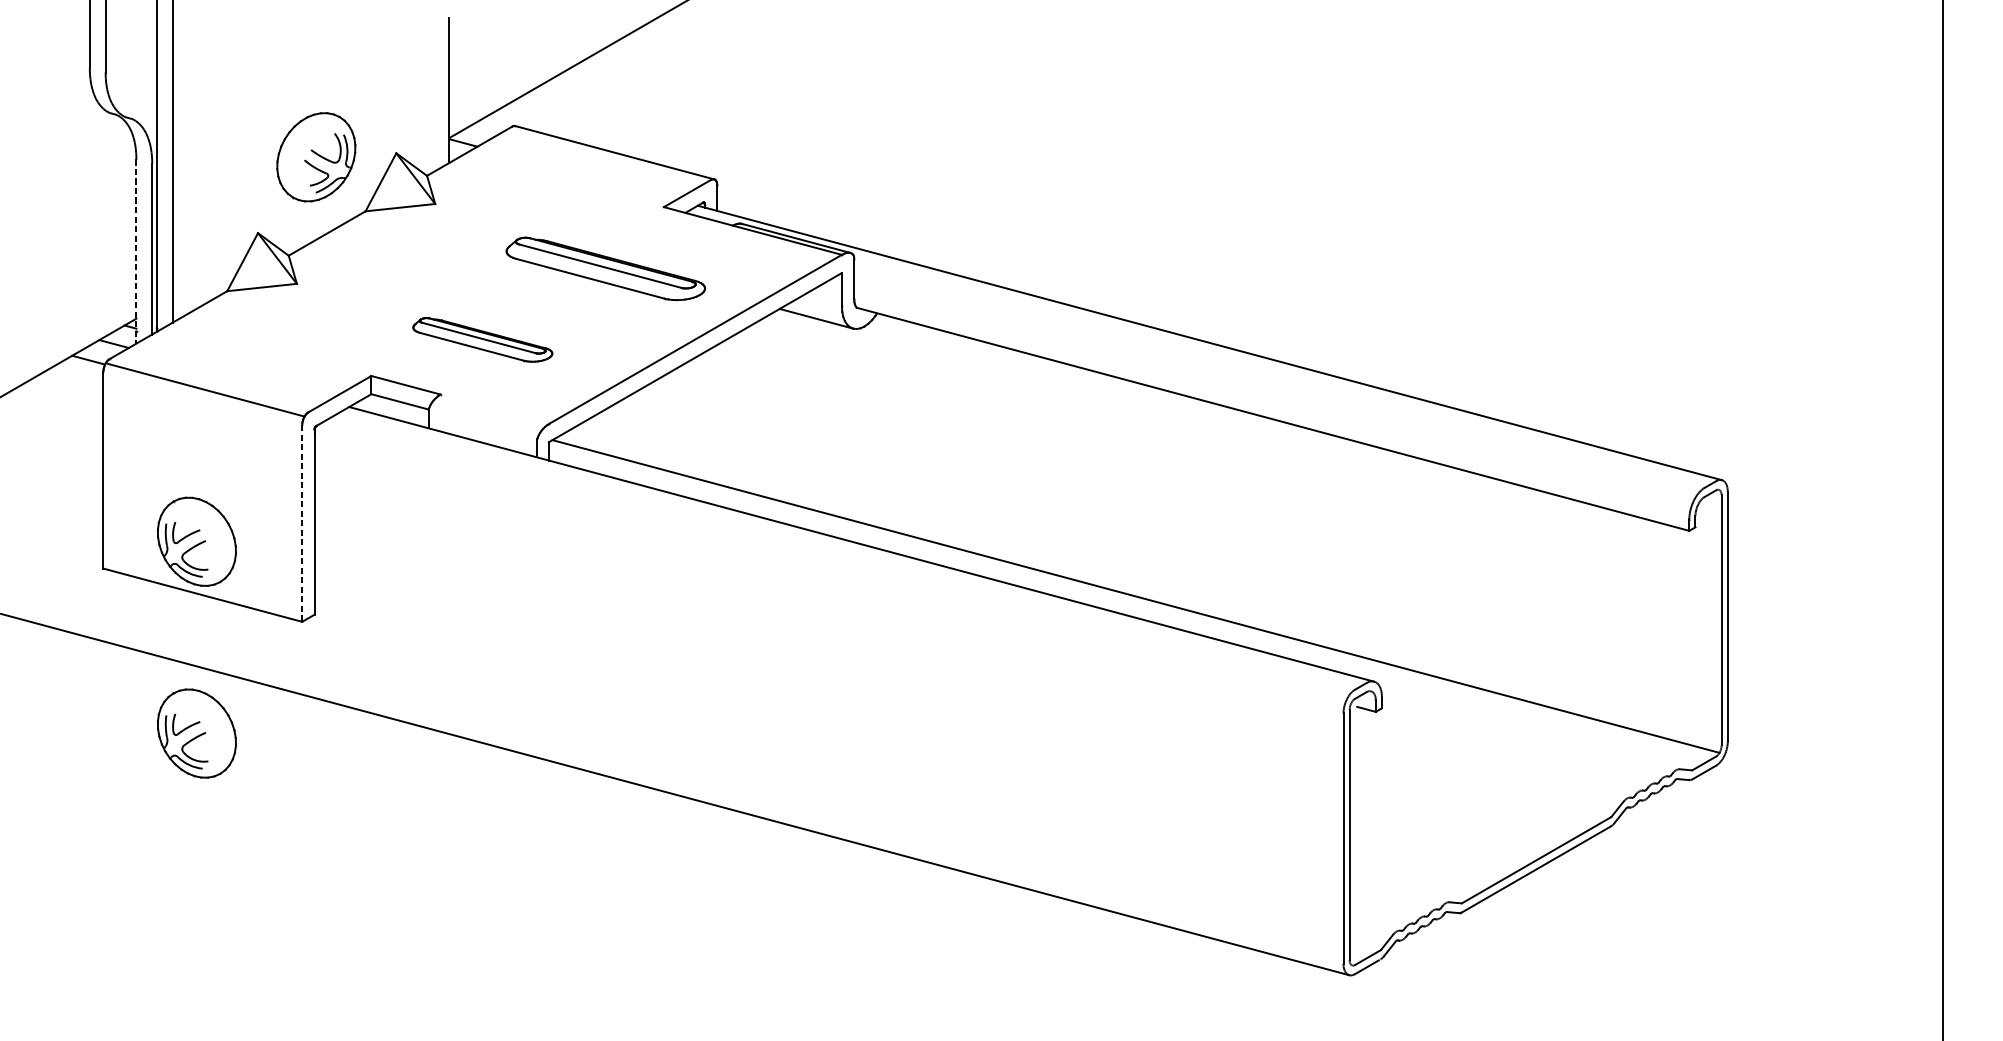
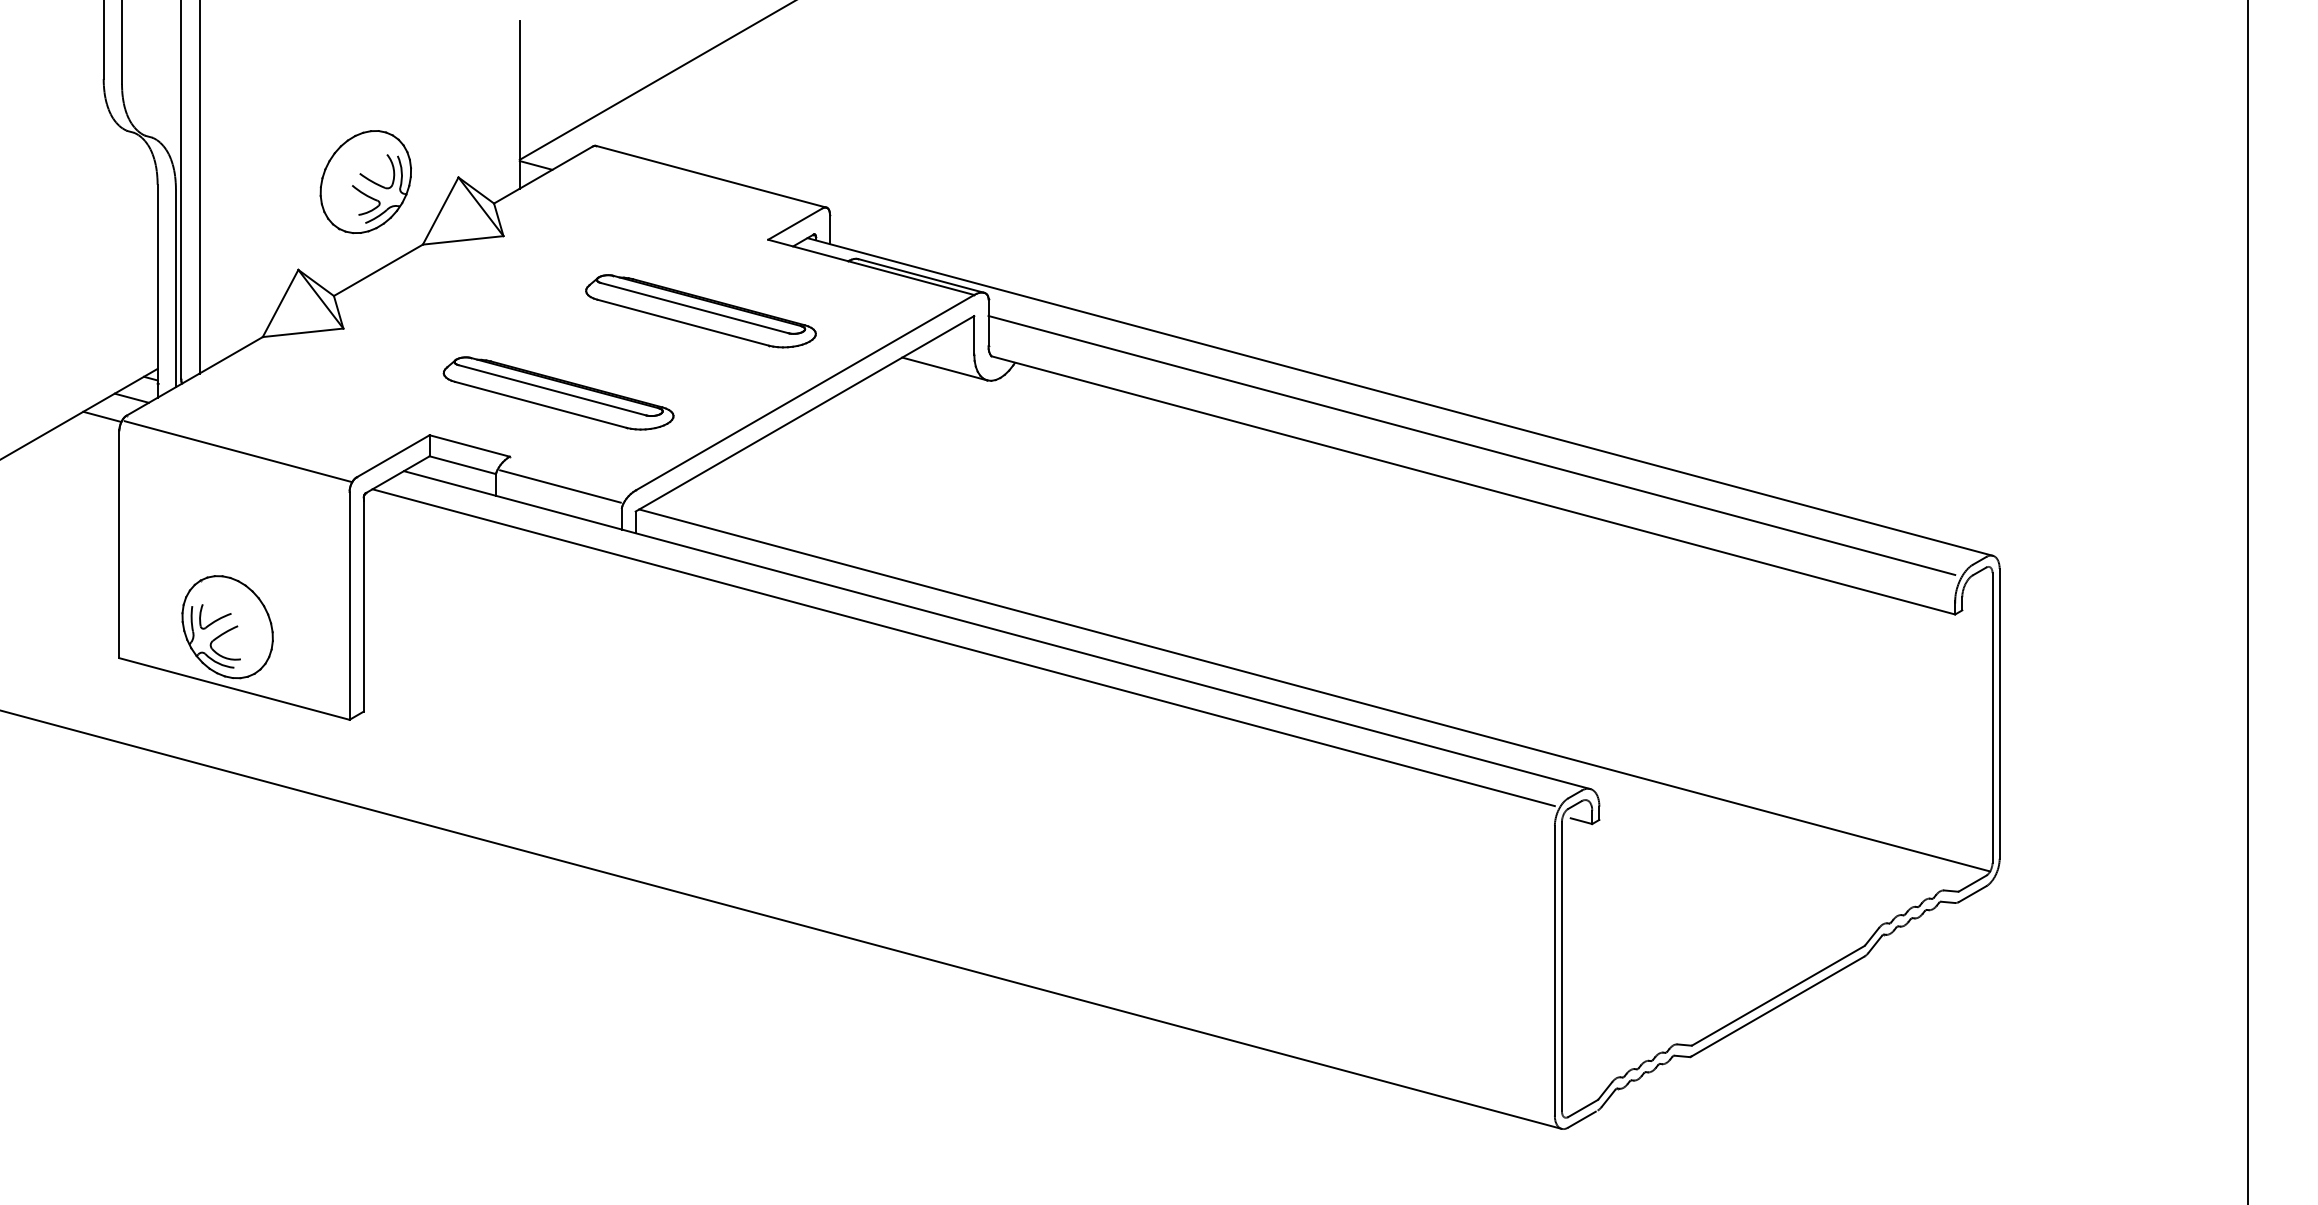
line: (136, 251) -> (157, 291), dashed -> solid
part: (482, 339) -> (558, 393), size x1.43
line: (1271, 384) -> (1471, 444), added
line: (484, 420) -> (560, 486), added
line: (302, 523) -> (349, 605), dashed -> solid
line: (832, 559) -> (963, 647), added
part: (196, 733) -> (227, 849), removed

